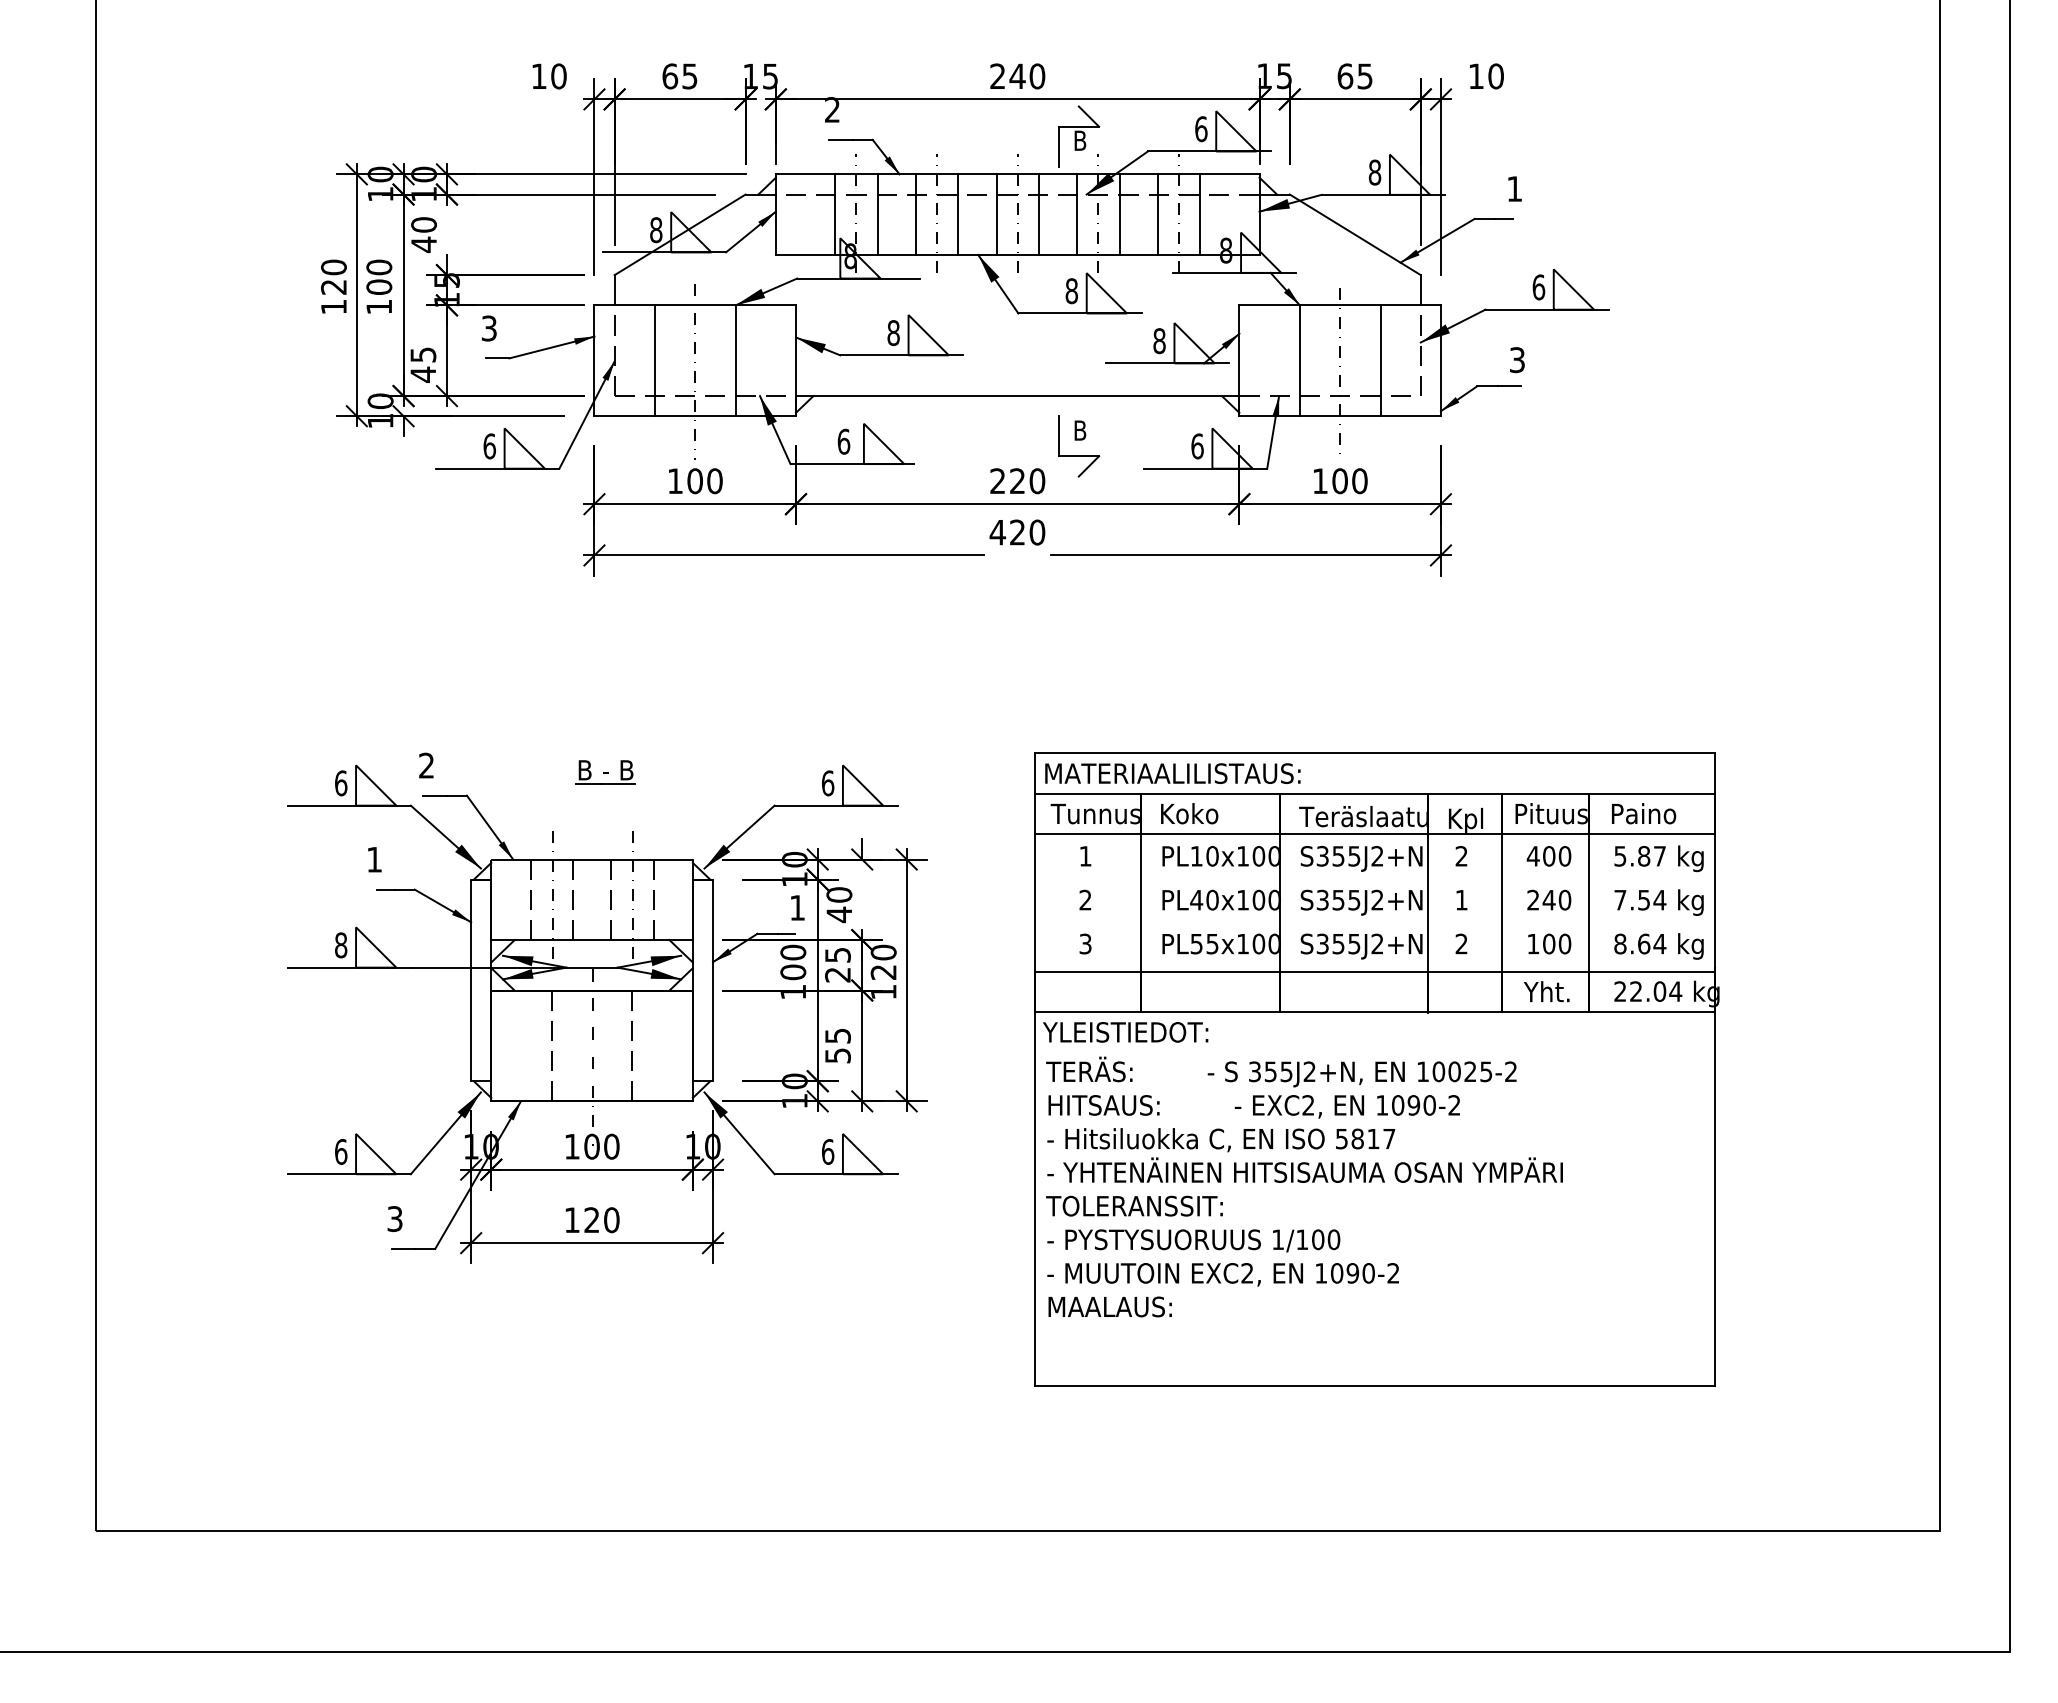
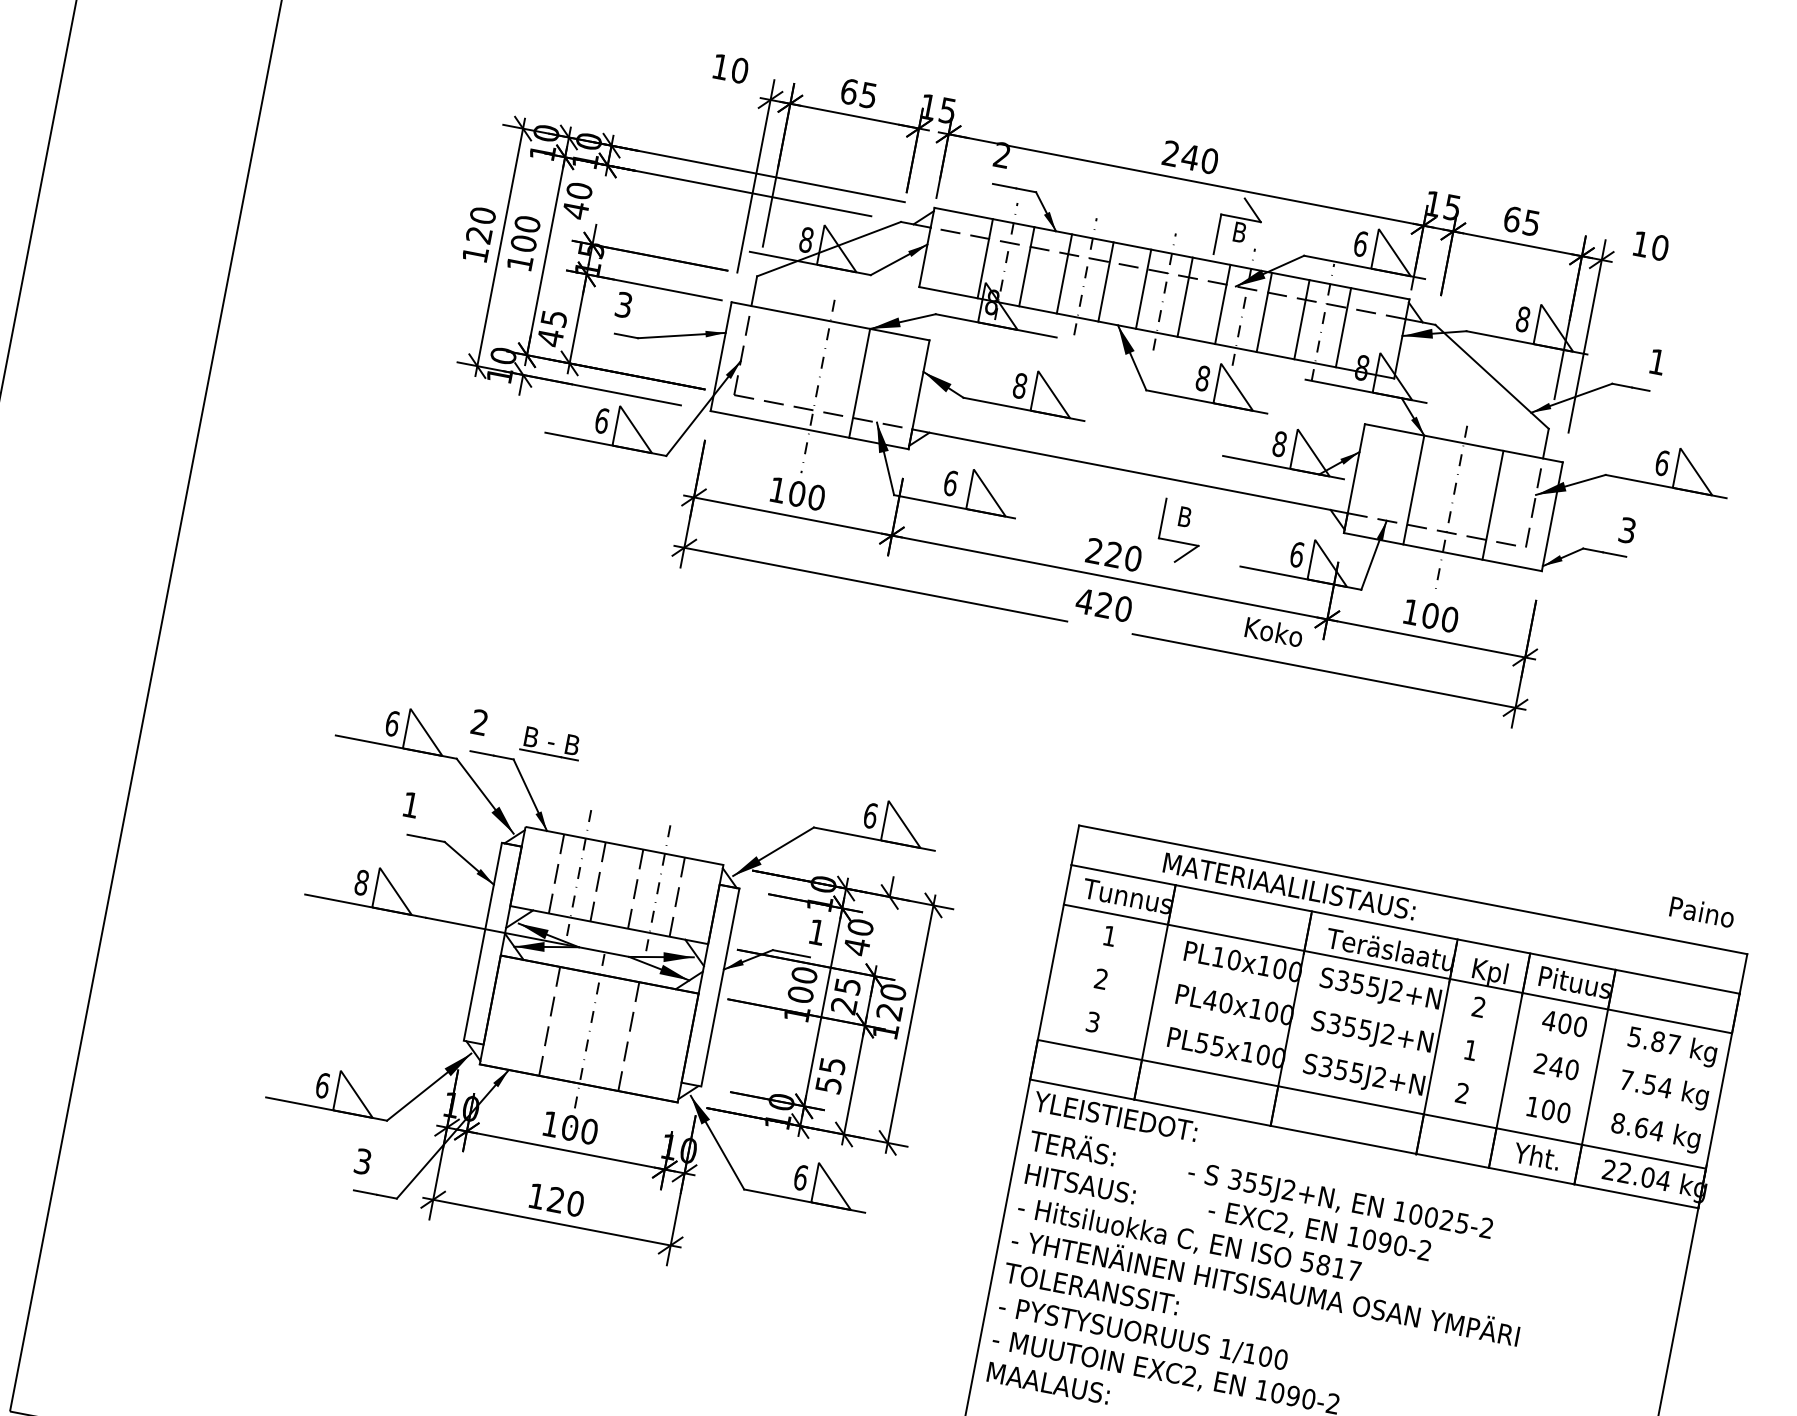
line: (654, 360) -> (780, 367), removed
part: (605, 772) -> (551, 743), moved
text: (1172, 773) -> (1289, 886), moved
text: (1189, 813) -> (1274, 631), moved
text: (1644, 813) -> (1702, 912), moved

